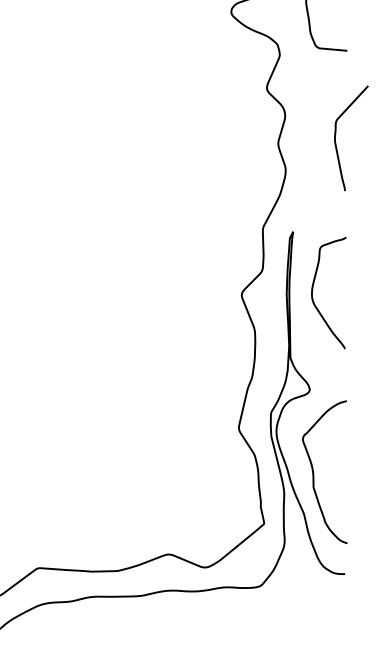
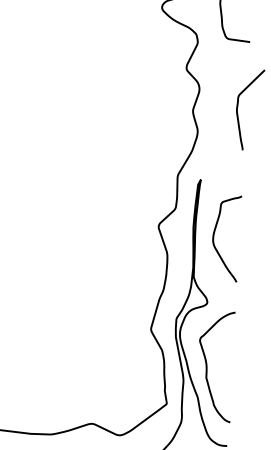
curve: (313, 289) -> (214, 235), moved

